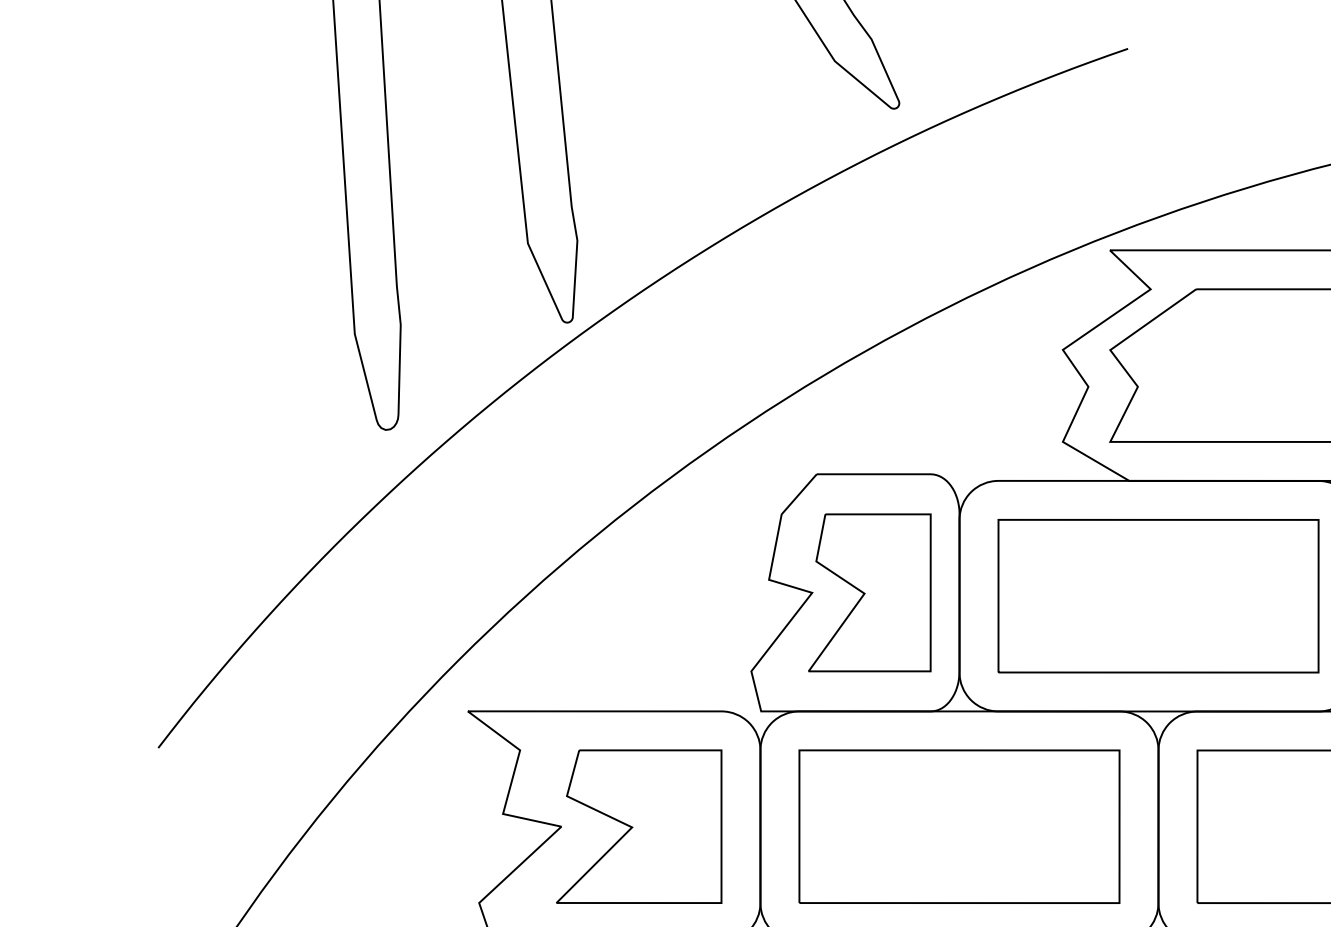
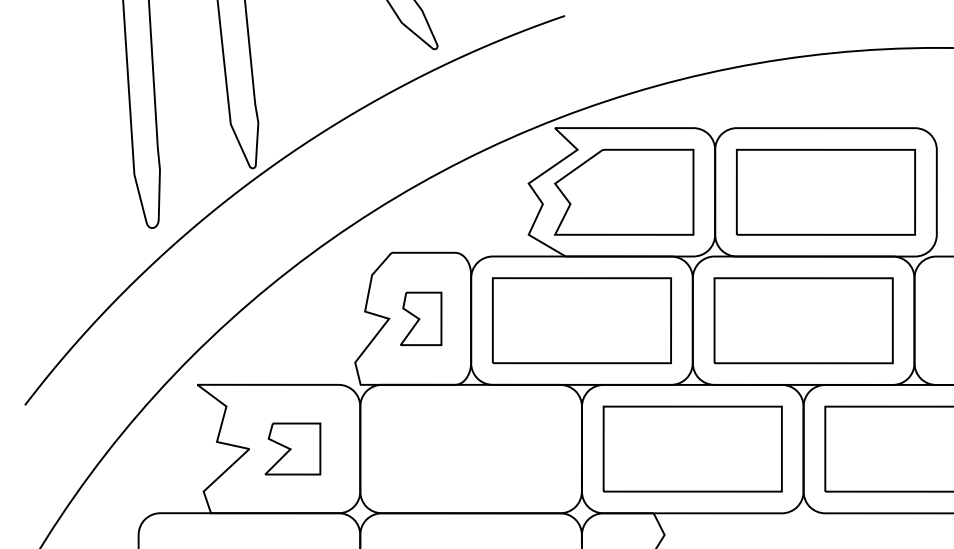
part: (868, 592) -> (420, 318), size x0.6
part: (638, 825) -> (292, 448), size x0.6
part: (960, 825) -> (471, 448), removed

